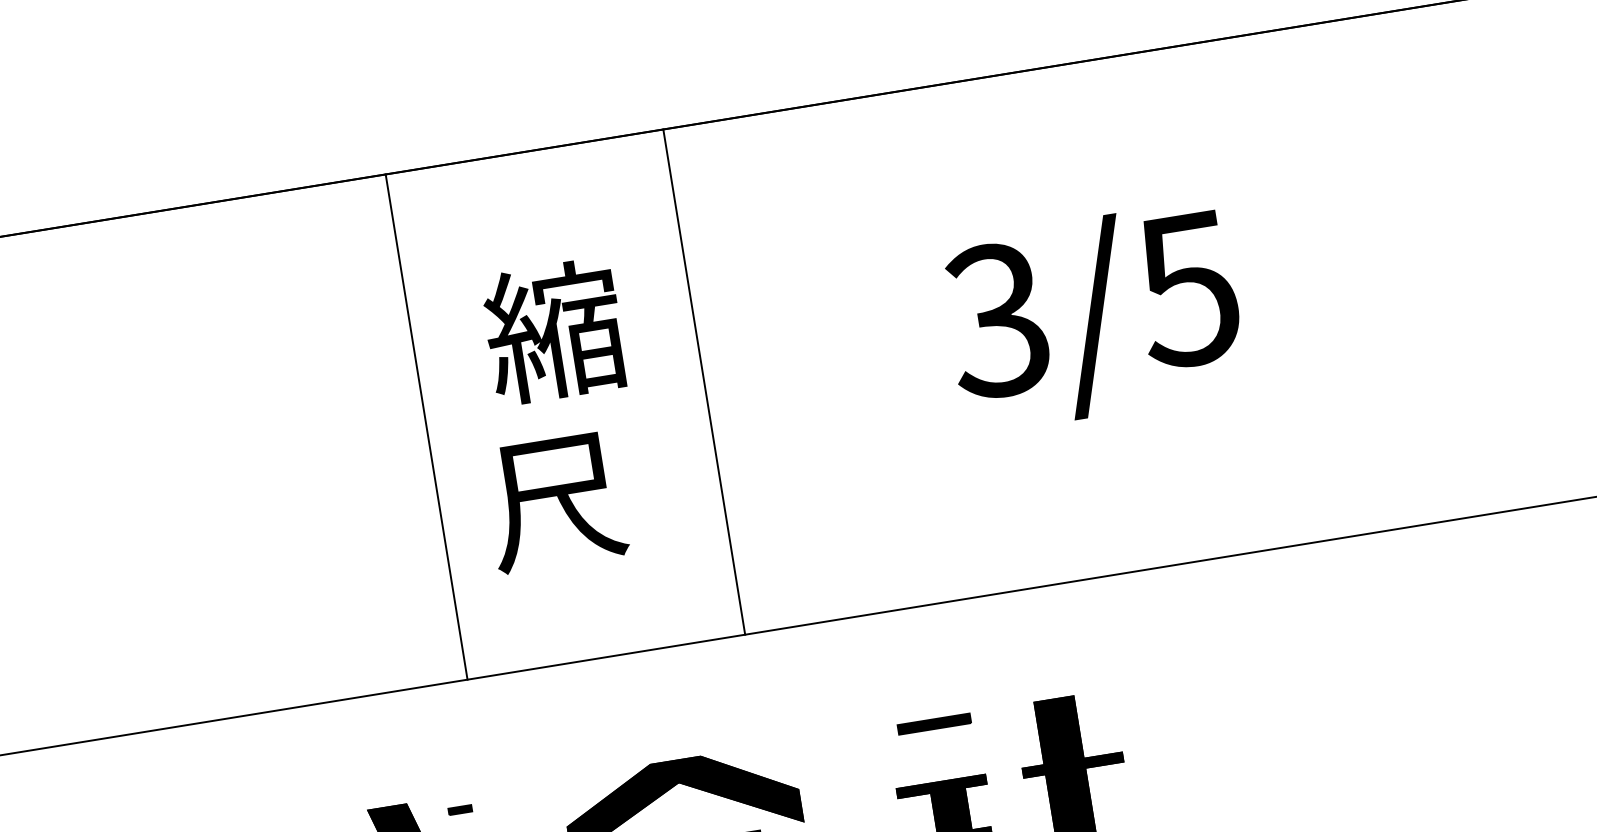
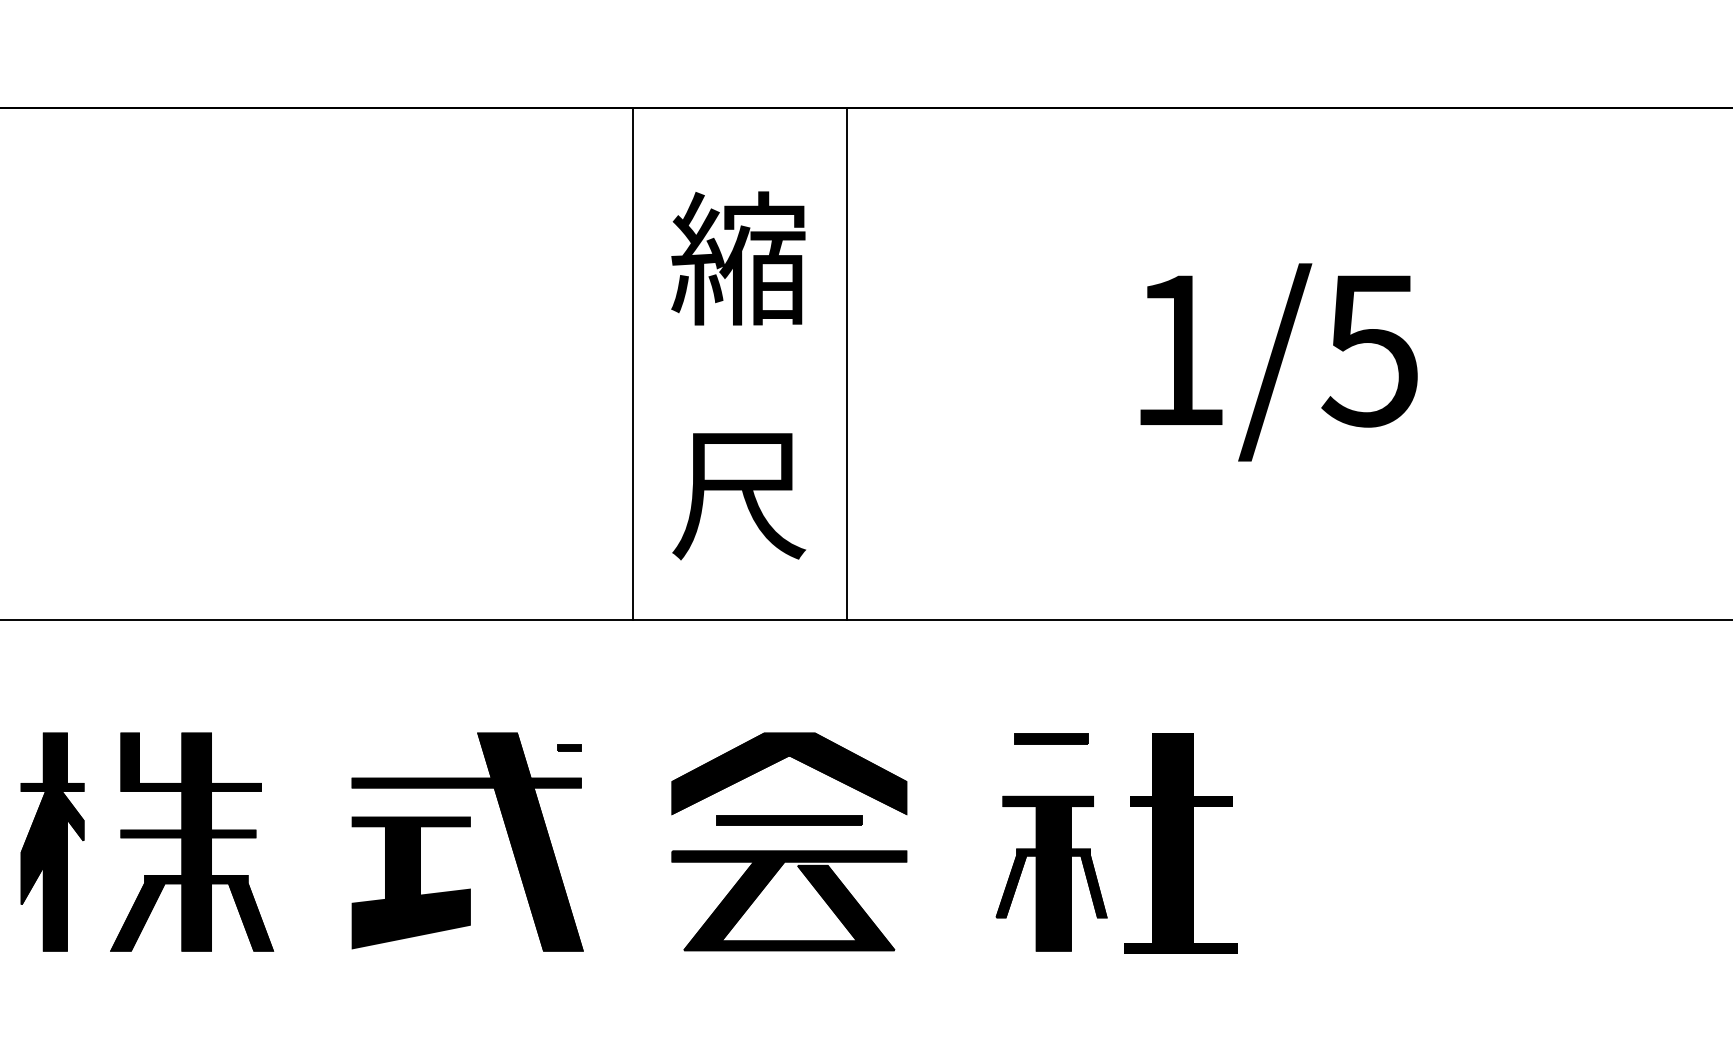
text: (996, 320) -> (1176, 350), 3/5 -> 1/5
text: (554, 331) -> (738, 258), moved
line: (704, 382) -> (846, 364), moved
line: (426, 427) -> (633, 364), moved
text: (555, 502) -> (739, 496), moved

